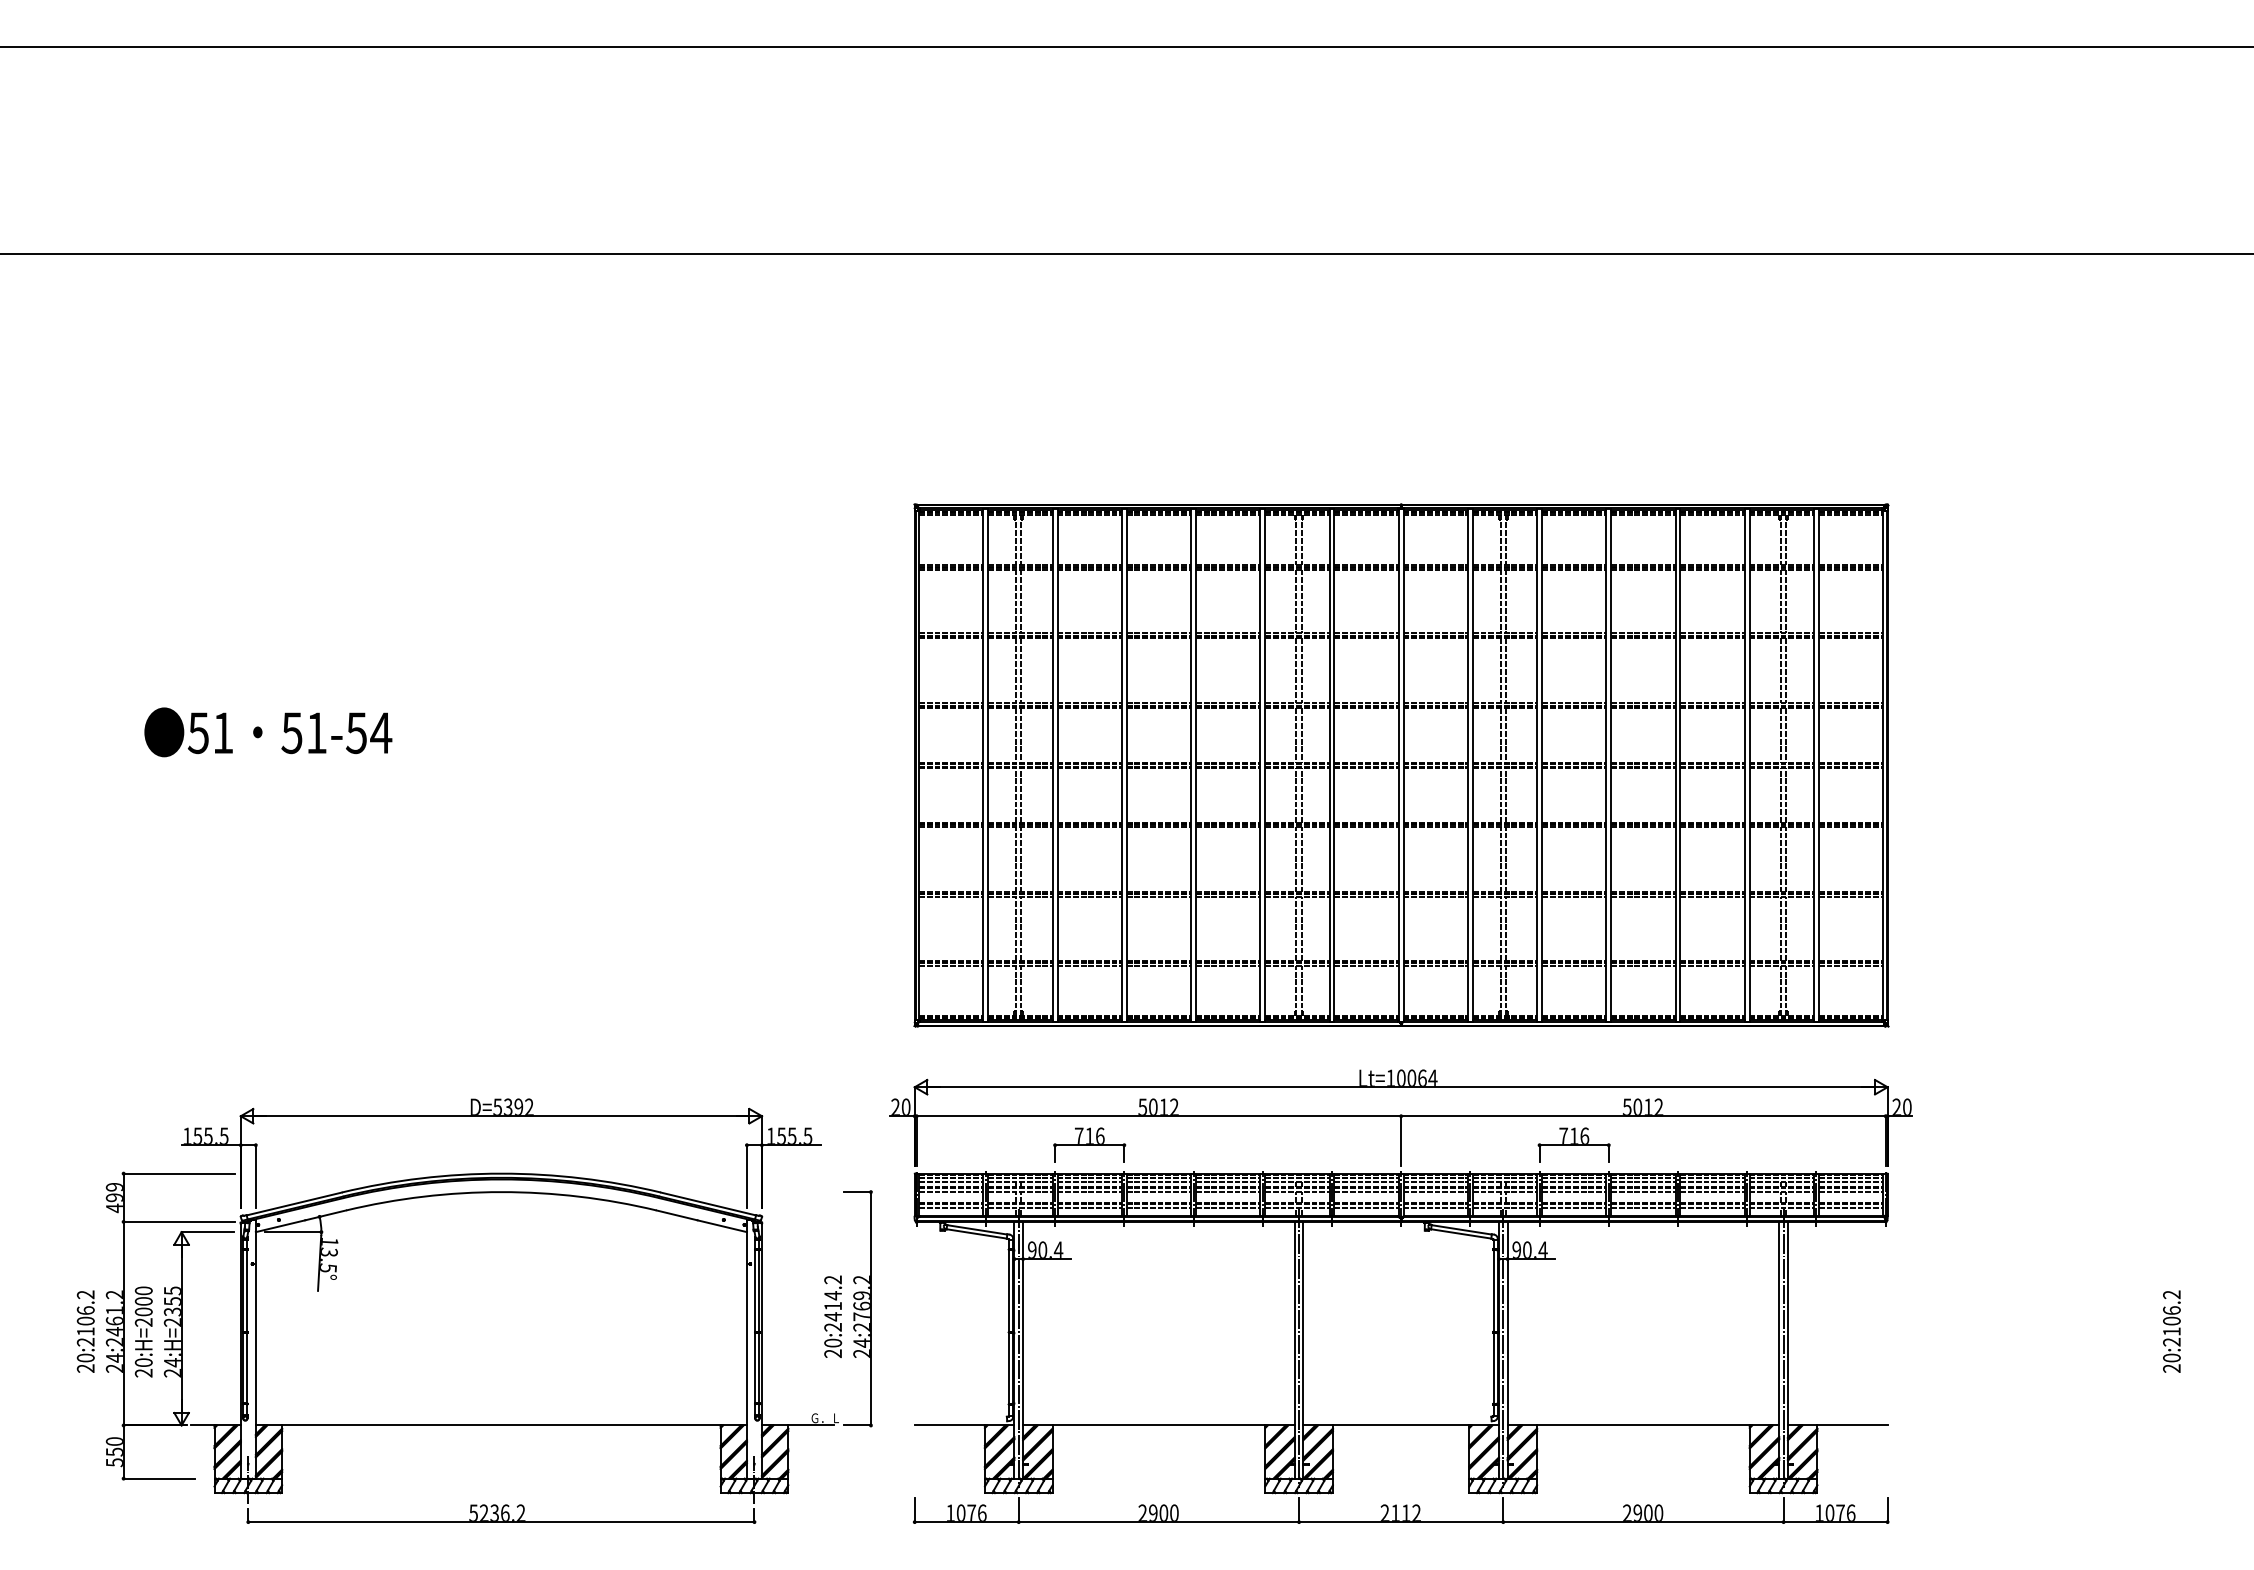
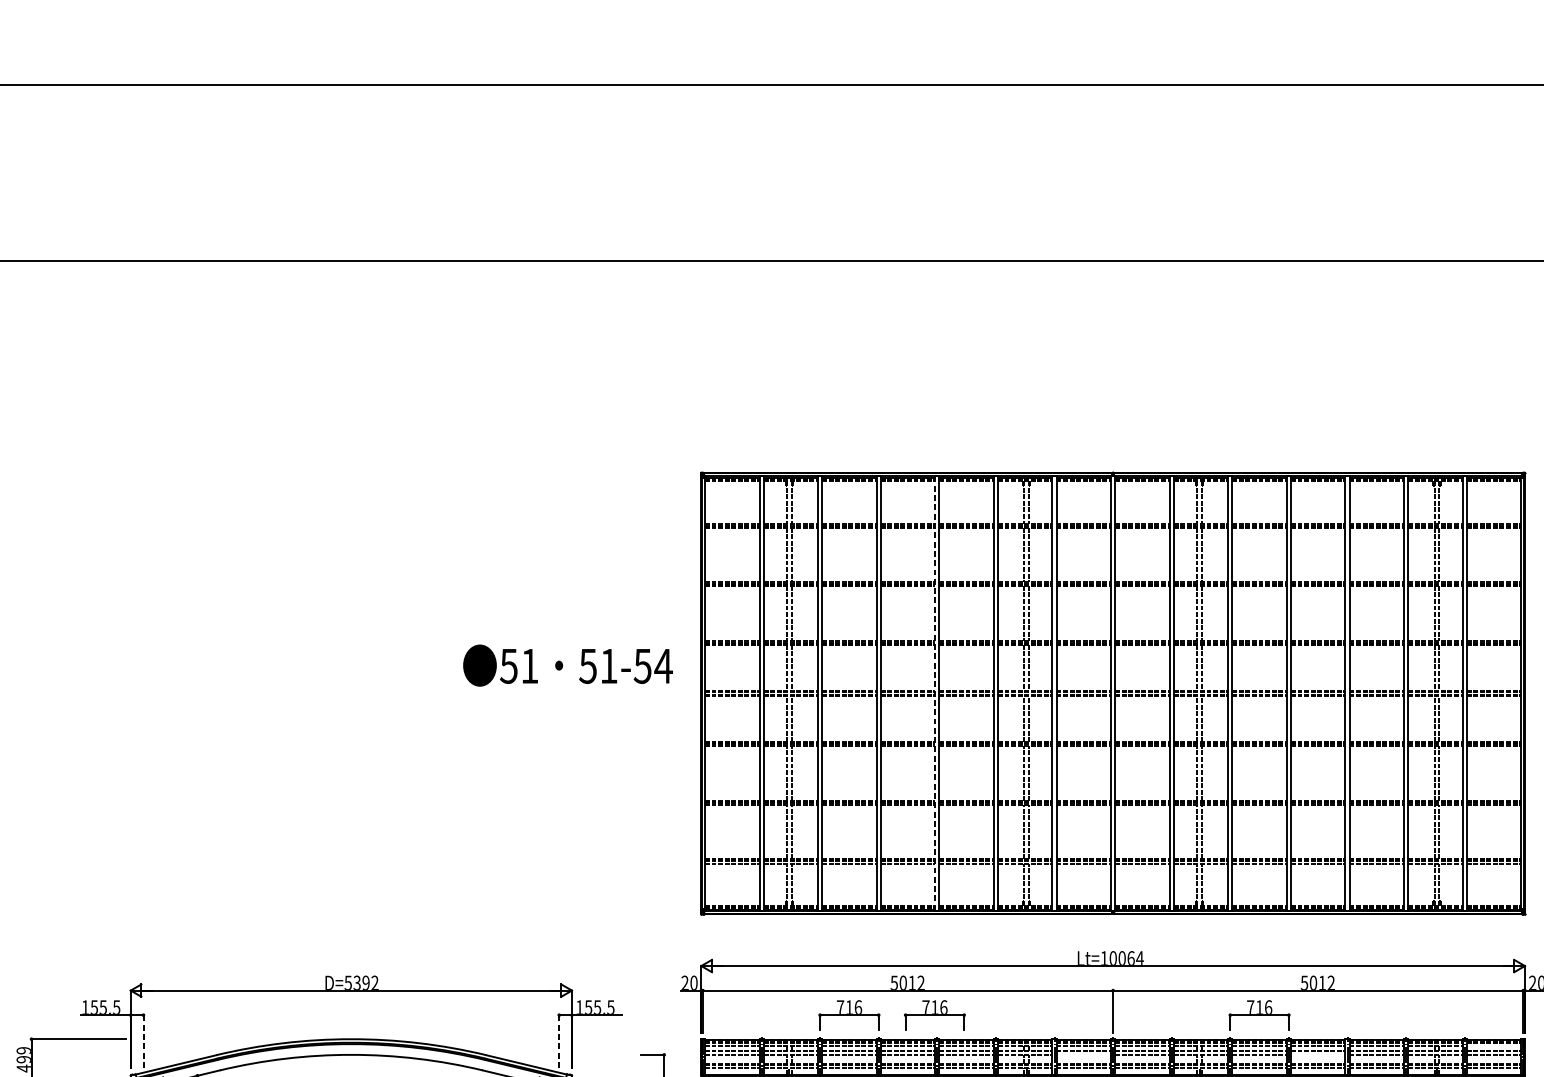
text: (268, 732) -> (568, 665), moved
line: (1191, 765) -> (935, 693), solid -> dashed
part: (1190, 1144) -> (934, 1014), added
line: (255, 1175) -> (143, 1040), solid -> dashed
line: (746, 1175) -> (558, 1040), solid -> dashed
line: (1850, 1182) -> (1493, 1046), removed
line: (1366, 1192) -> (1083, 1055), removed
line: (1643, 1192) -> (1318, 1055), removed

